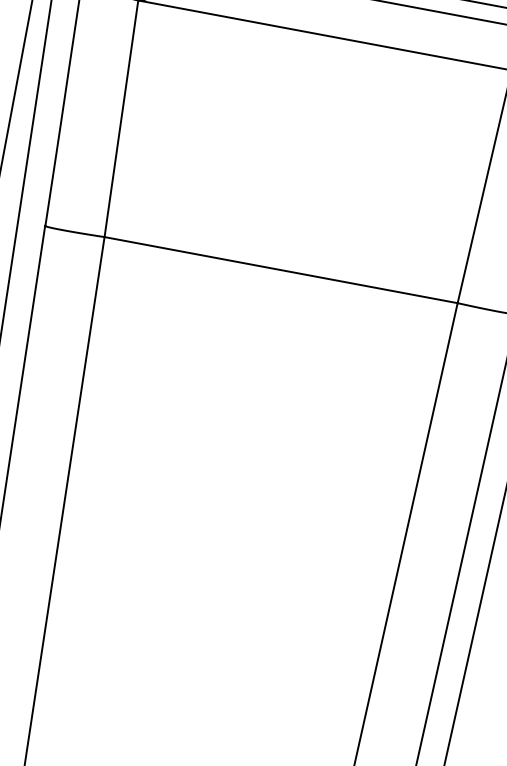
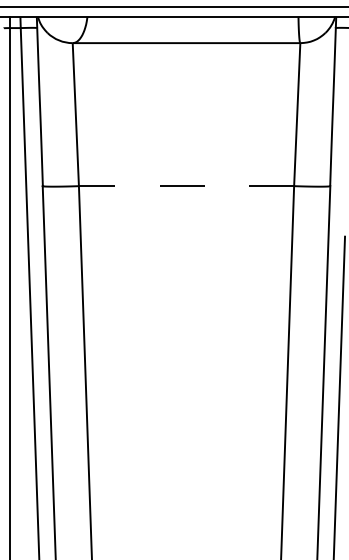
line: (280, 270) -> (186, 186), solid -> dashed

